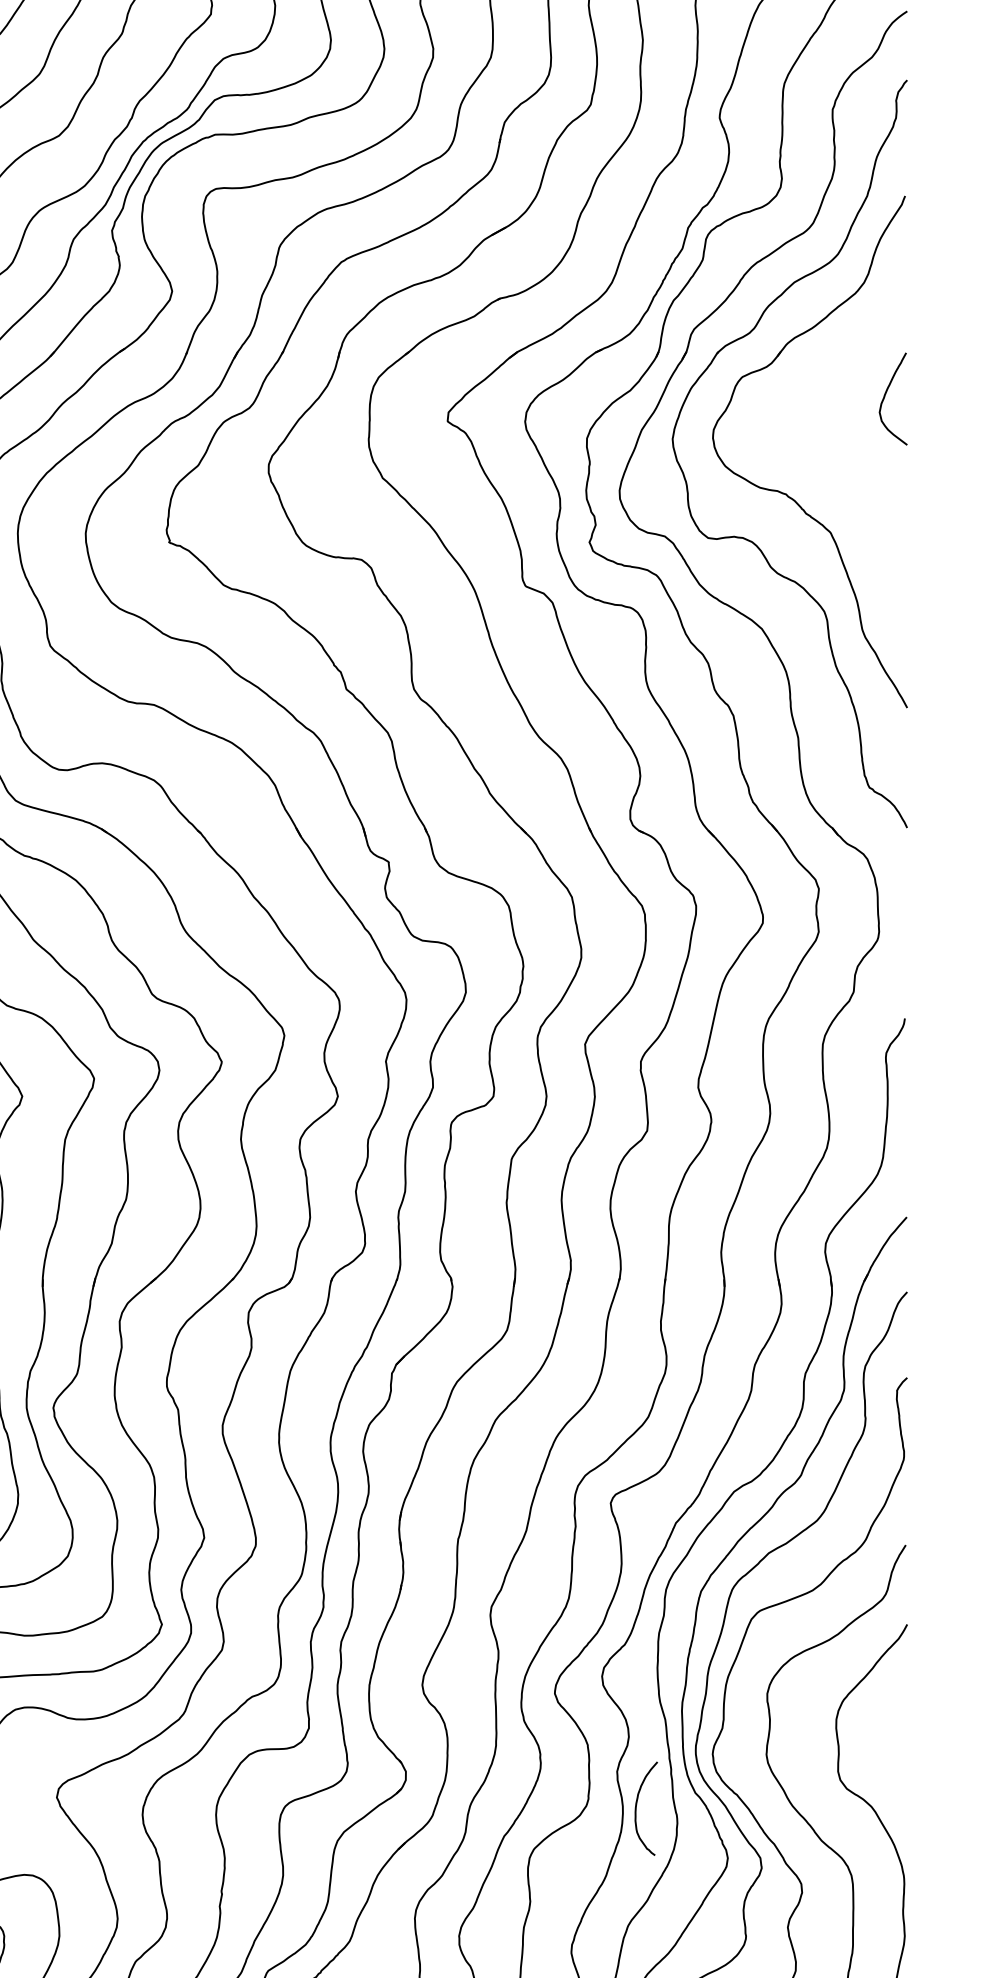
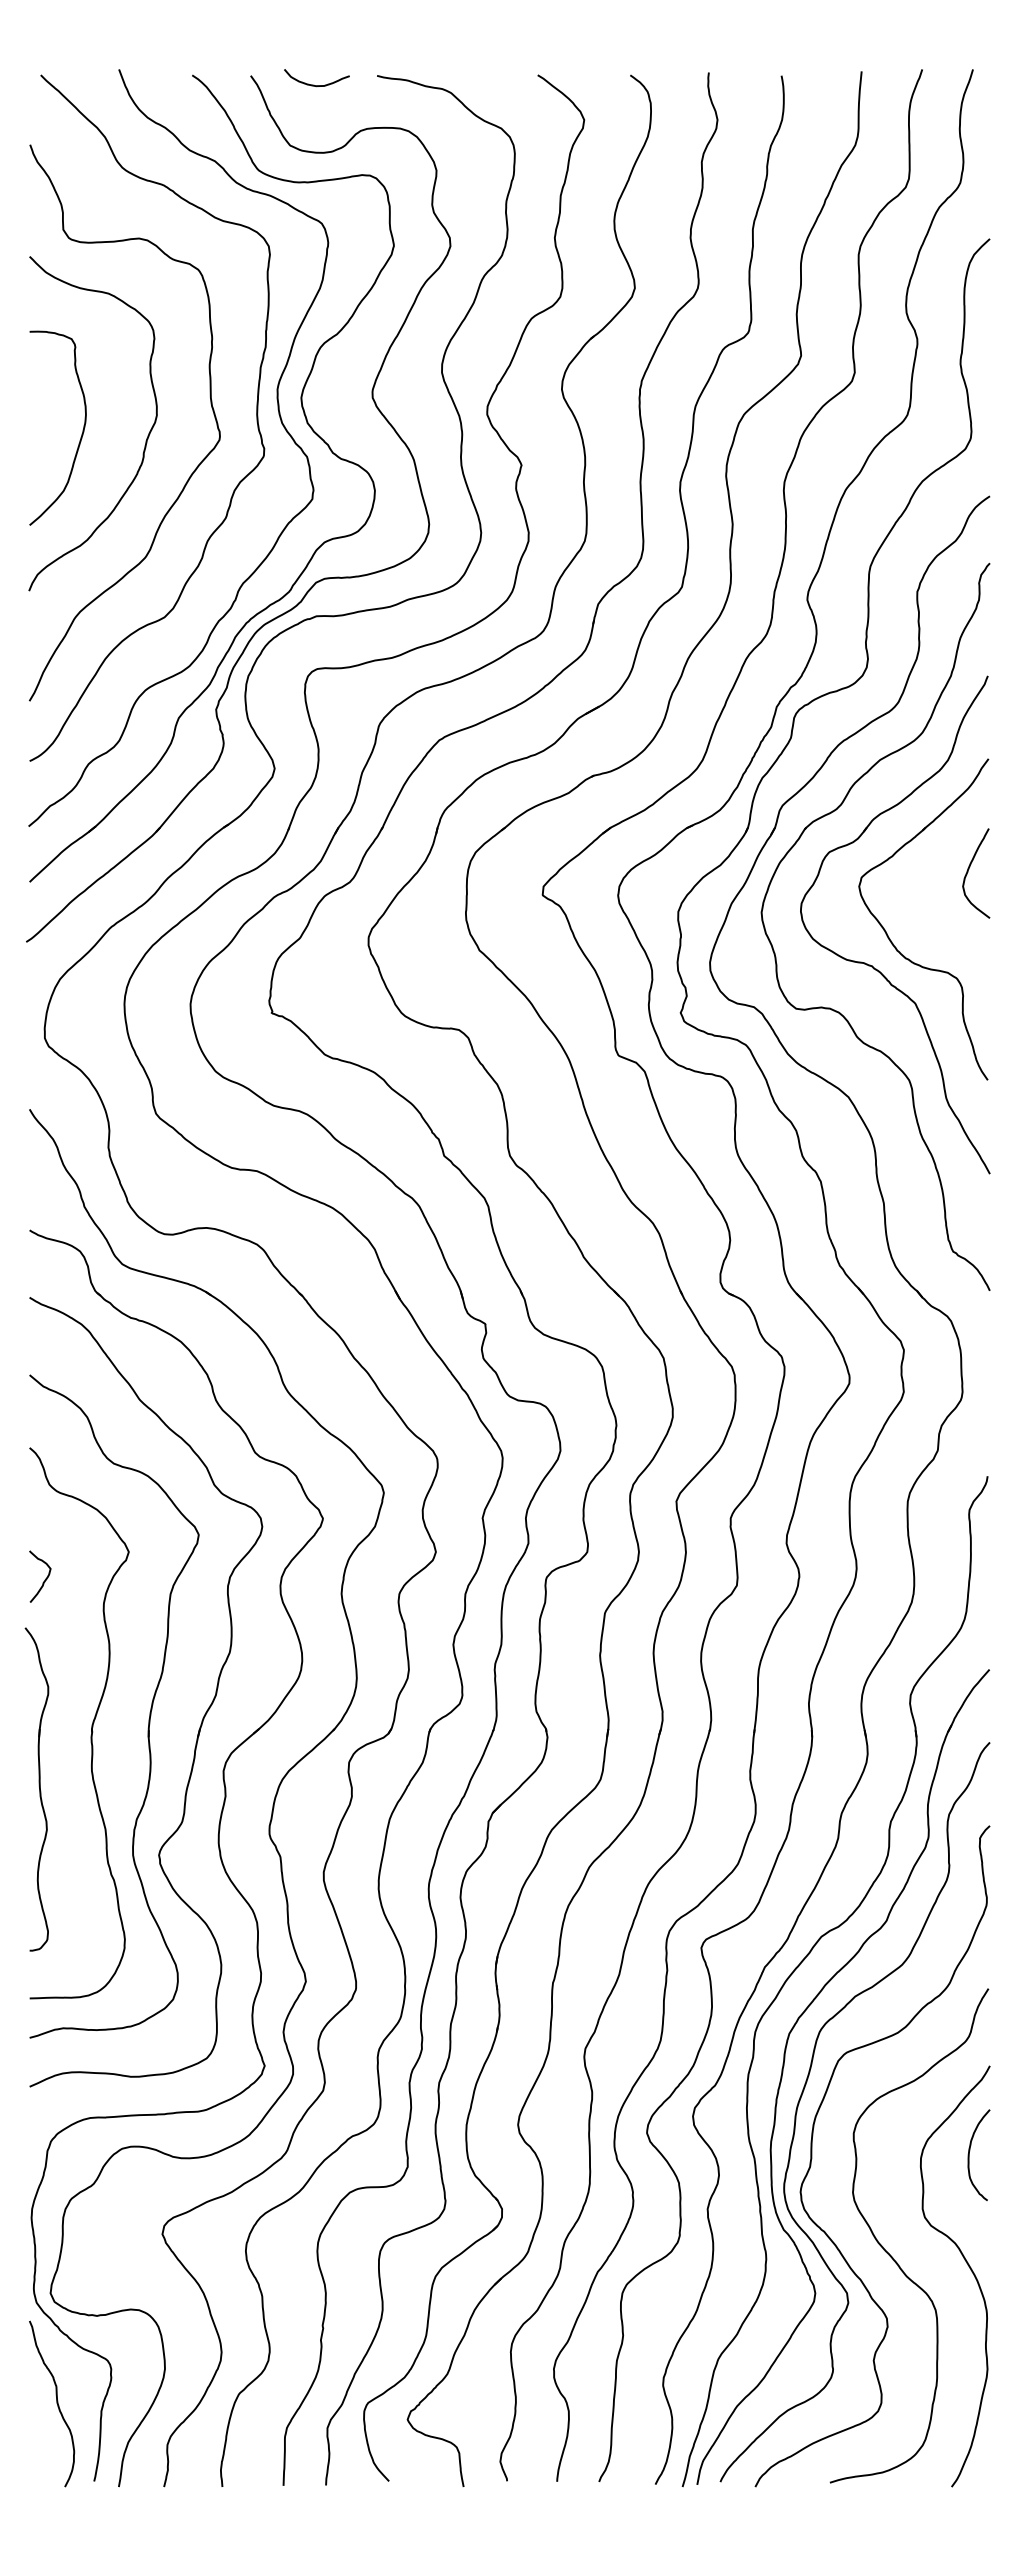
part: (807, 468) -> (892, 941), added
curve: (637, 1803) -> (970, 2150), moved

